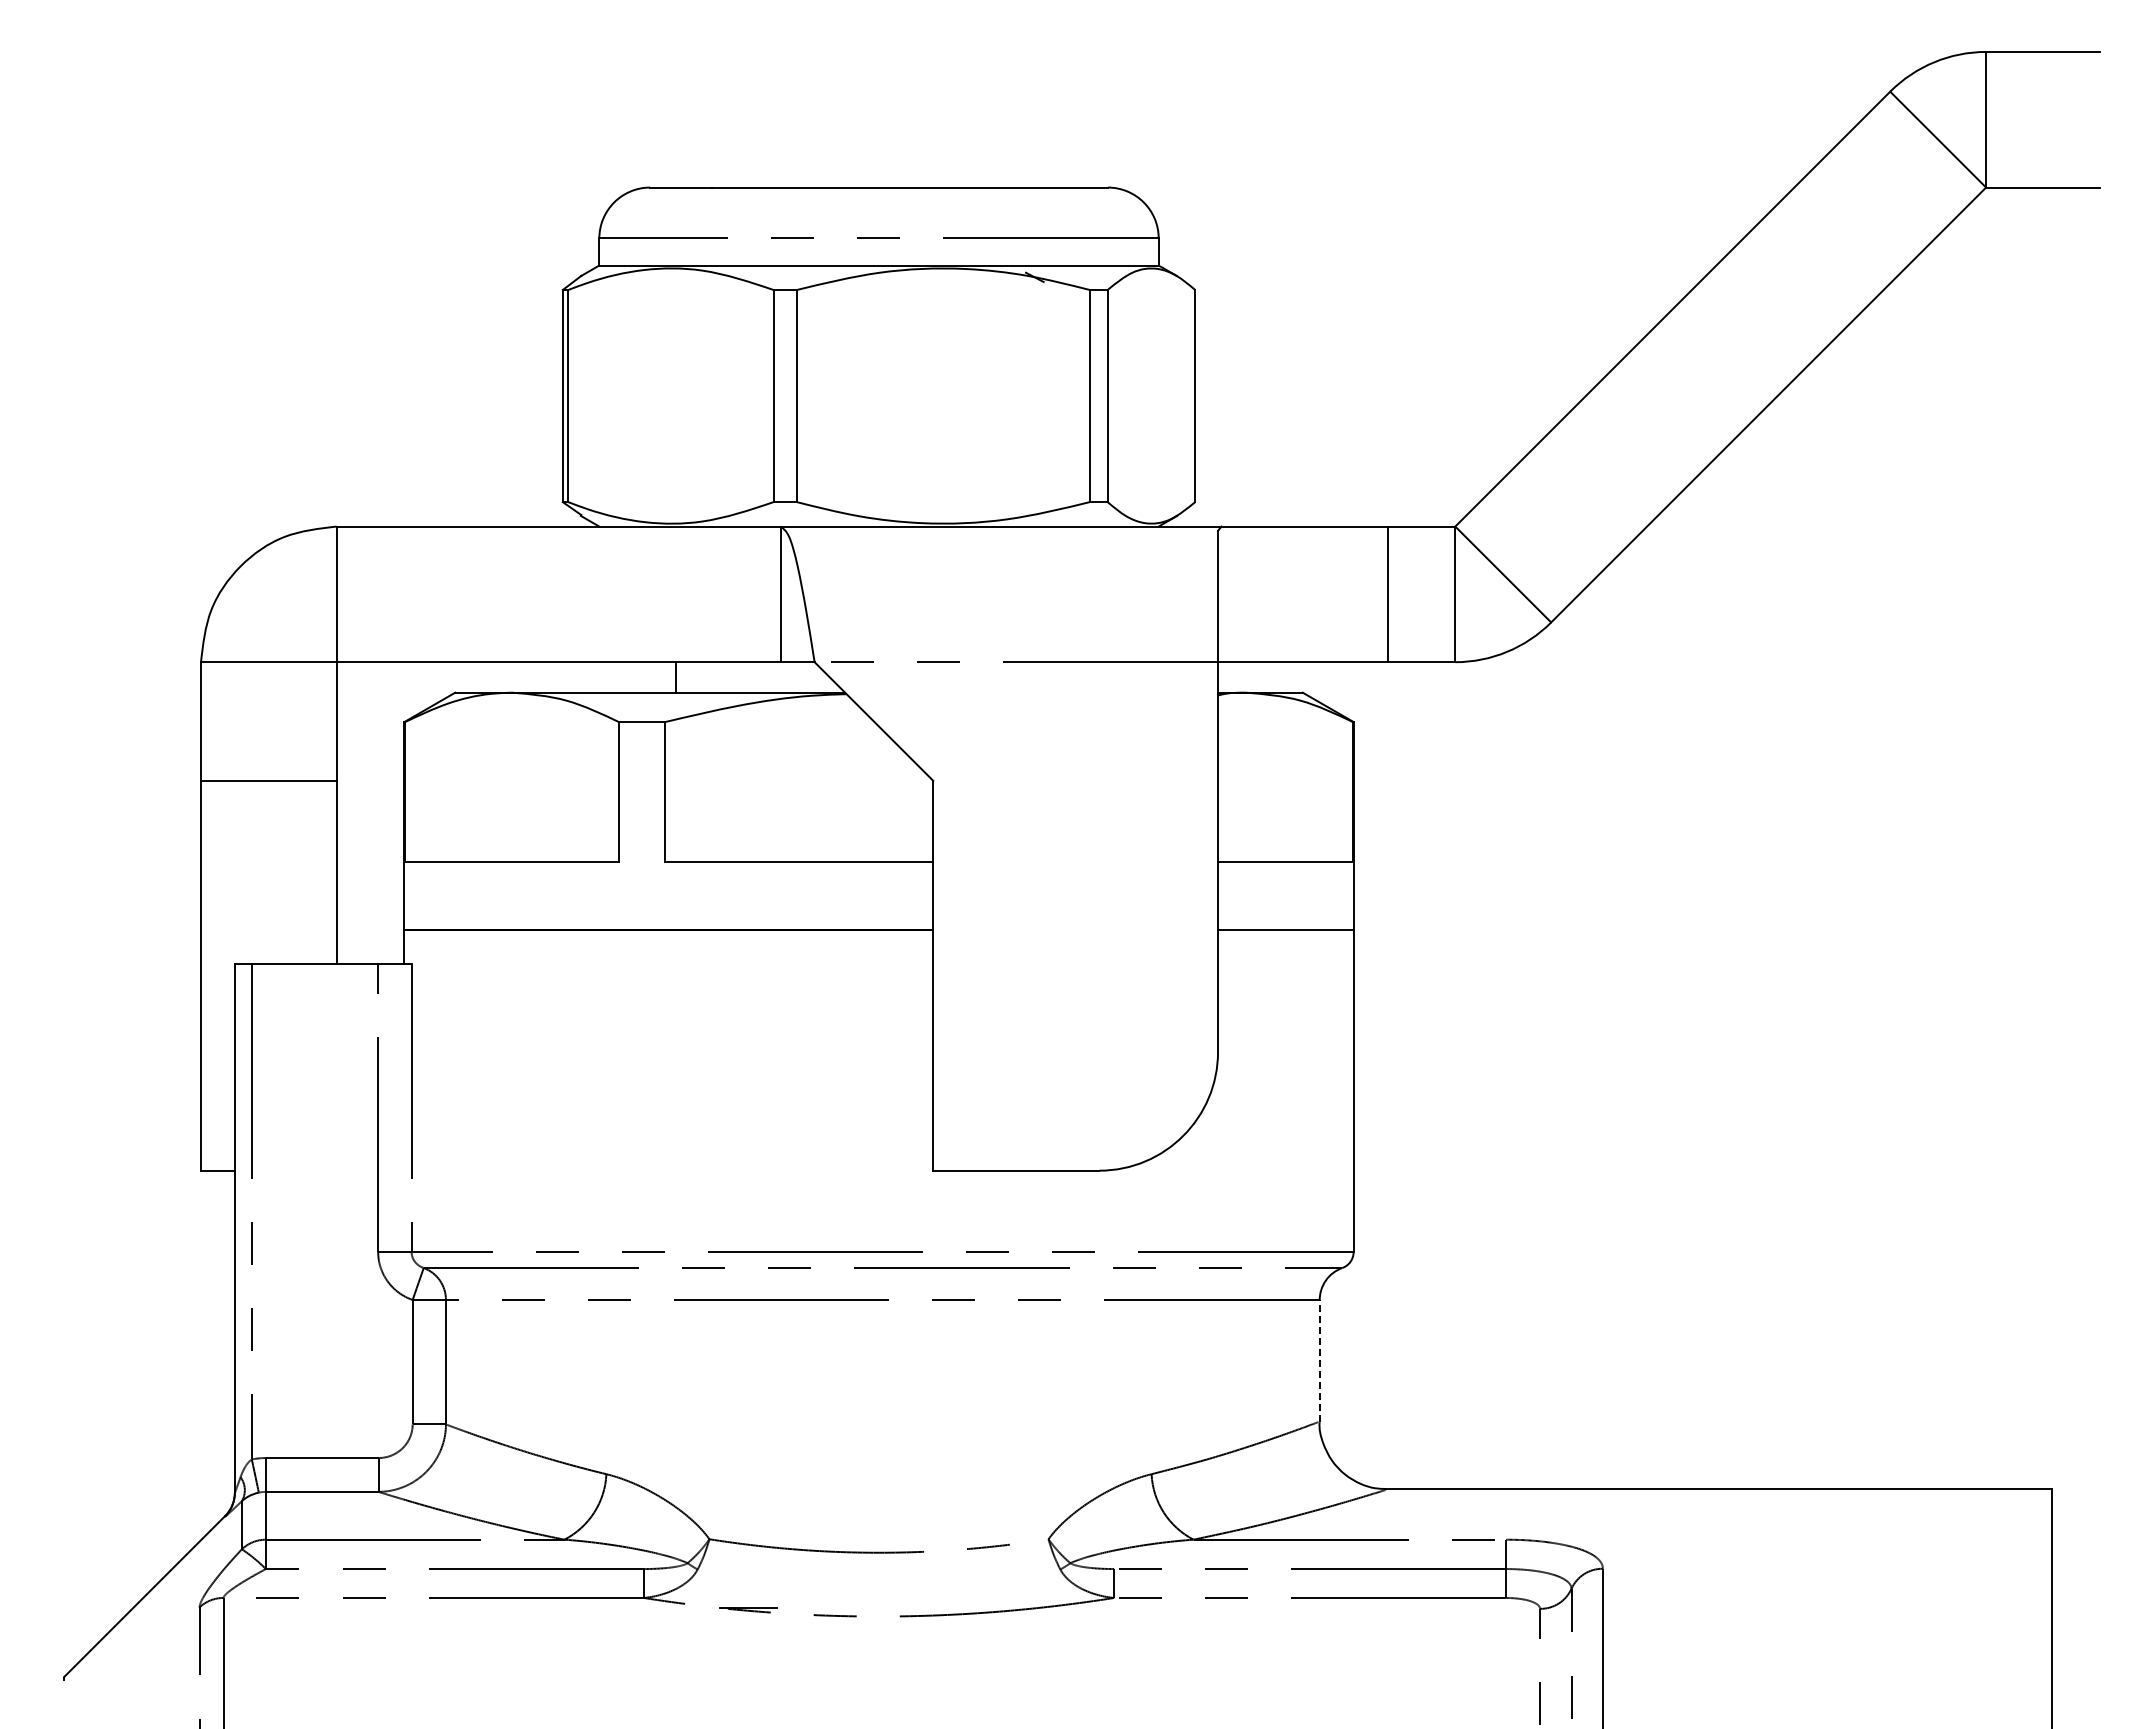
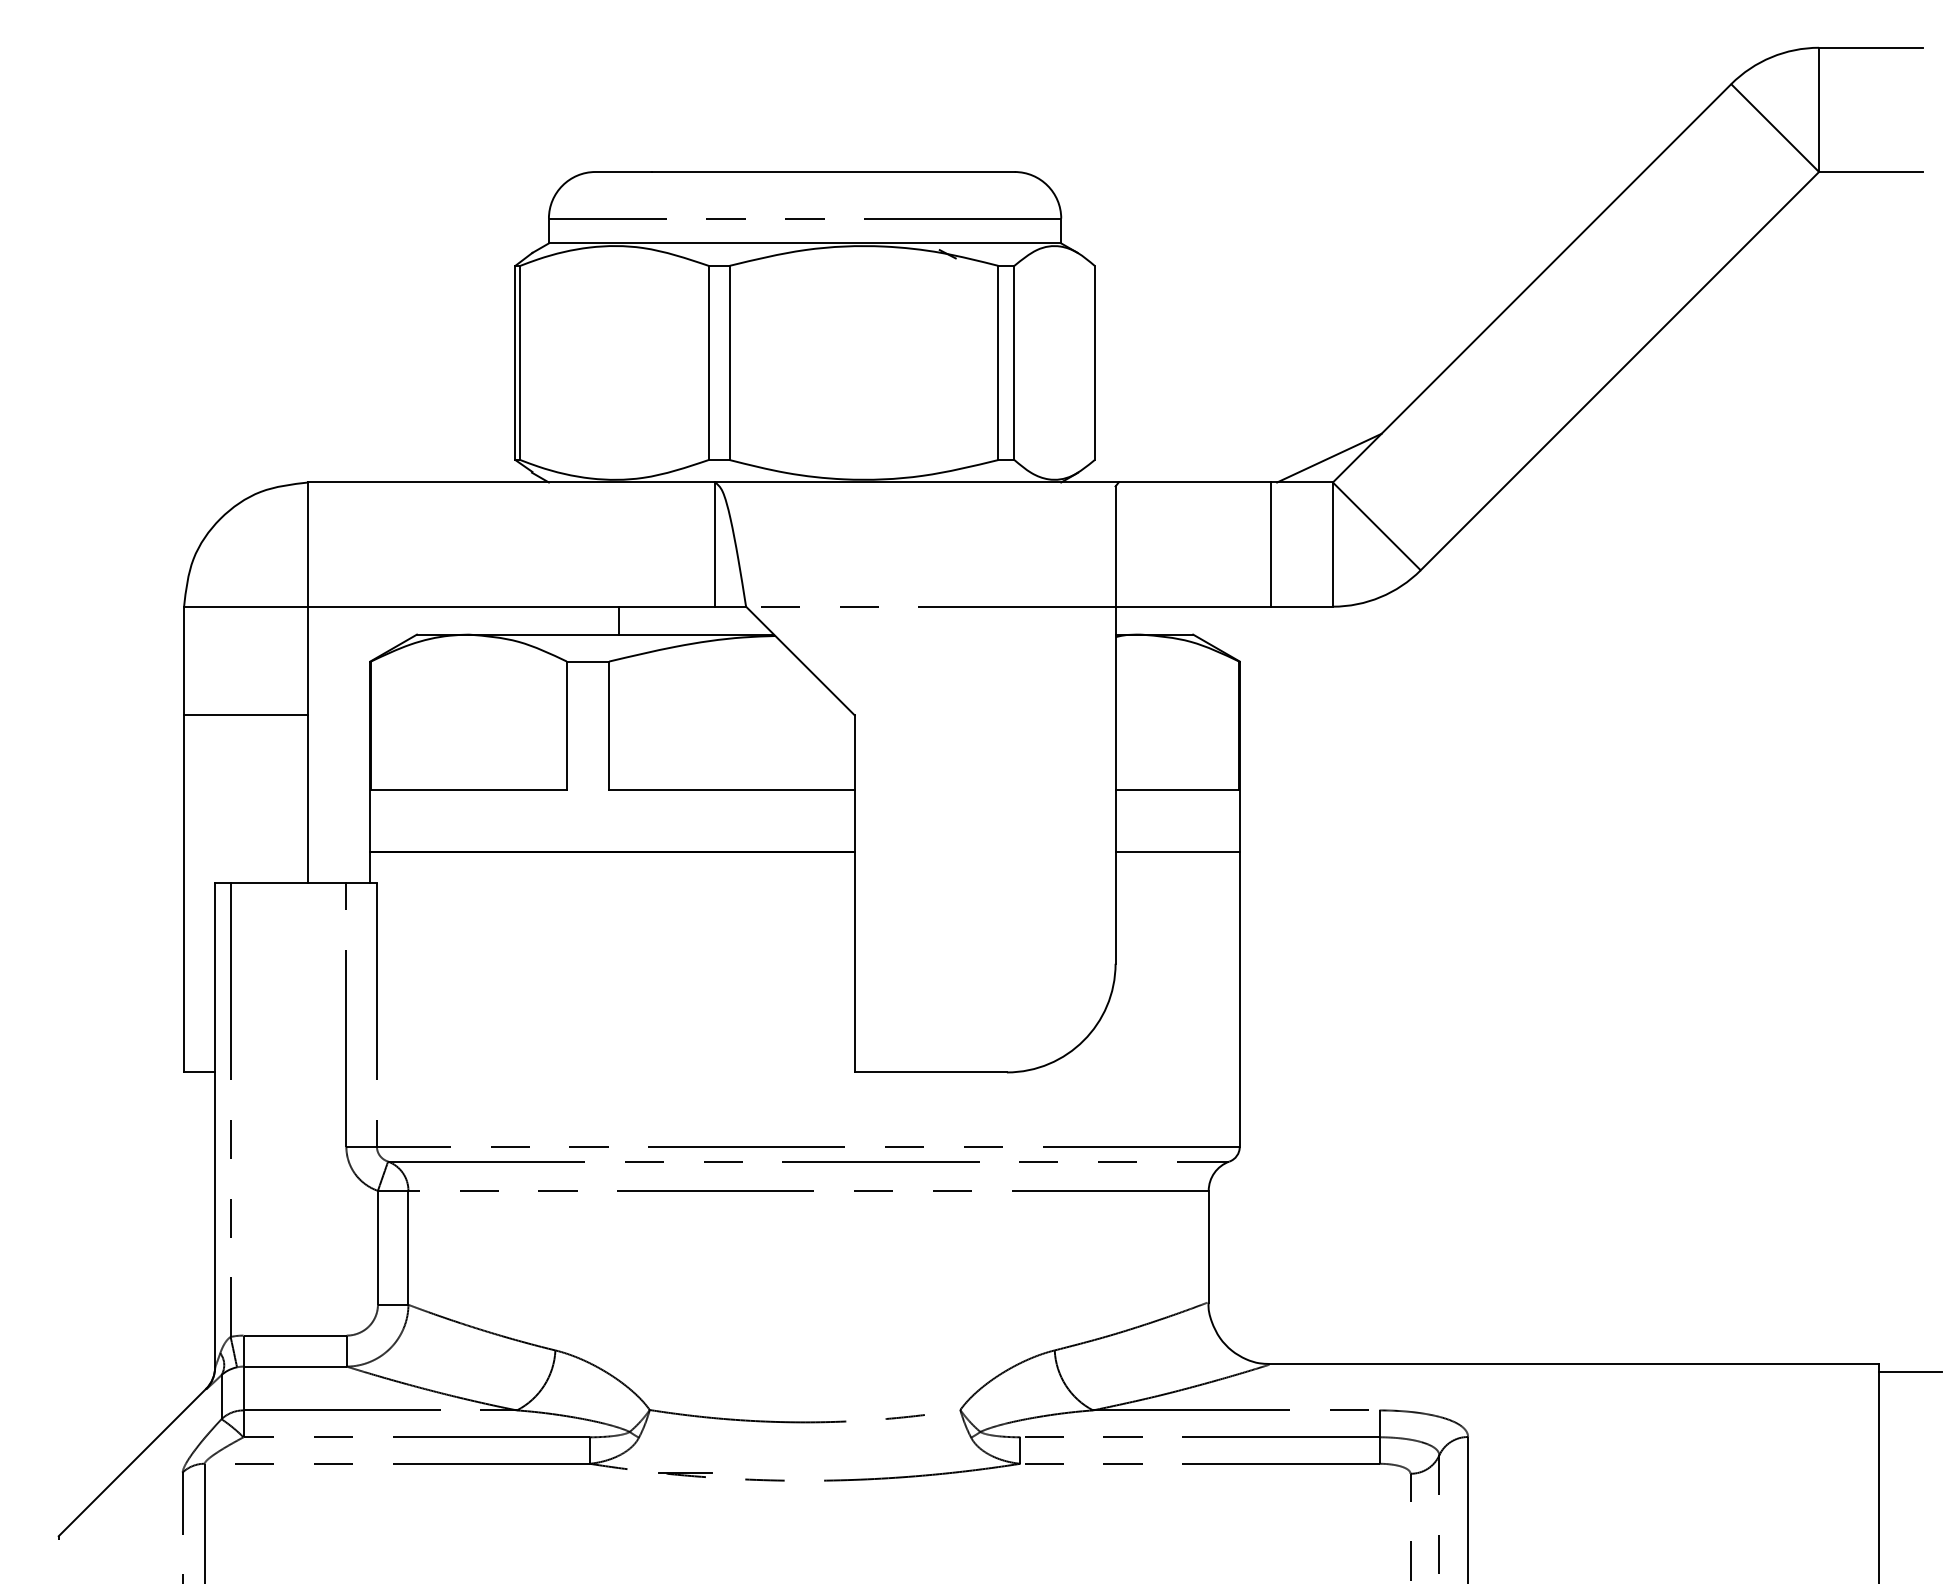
line: (1451, 499) -> (1329, 457), added
line: (1319, 1360) -> (1208, 1246), dashed -> solid
line: (2085, 1497) -> (1910, 1371), added

